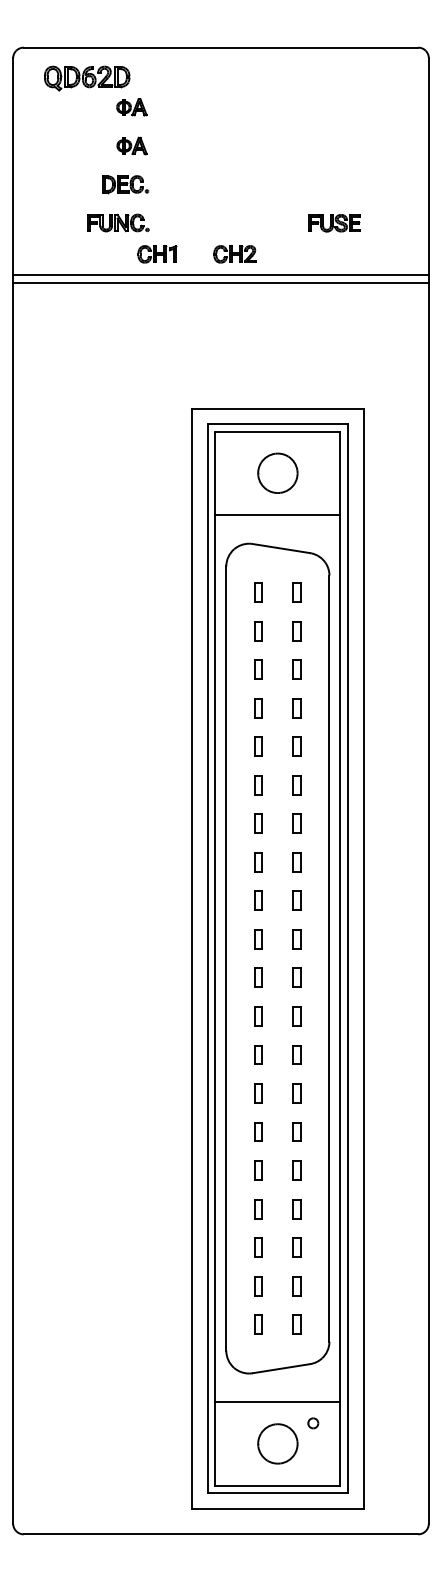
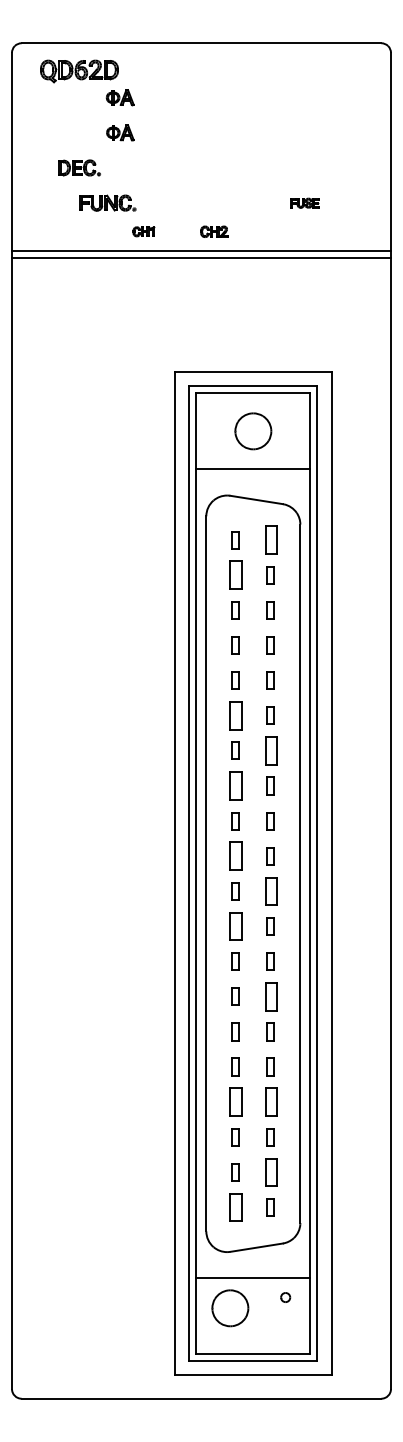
part: (125, 183) -> (79, 167), moved
part: (333, 222) -> (304, 202), size x0.6
part: (157, 254) -> (143, 231), size x0.6
part: (234, 254) -> (213, 231), size x0.7
part: (296, 593) -> (270, 540), size x1.6
part: (258, 631) -> (235, 575), size x1.6
part: (258, 784) -> (235, 715), size x1.6
part: (296, 823) -> (270, 750), size x1.6
part: (258, 861) -> (235, 785), size x1.6
part: (258, 939) -> (235, 856), size x1.6
part: (296, 978) -> (270, 891), size x1.6
part: (258, 1016) -> (235, 926), size x1.6
part: (296, 1093) -> (270, 996), size x1.6
part: (258, 1209) -> (235, 1102), size x1.6
part: (296, 1209) -> (270, 1102), size x1.6
part: (296, 1286) -> (270, 1172), size x1.6
part: (258, 1324) -> (235, 1207), size x1.6
part: (278, 1444) -> (230, 1308), moved

